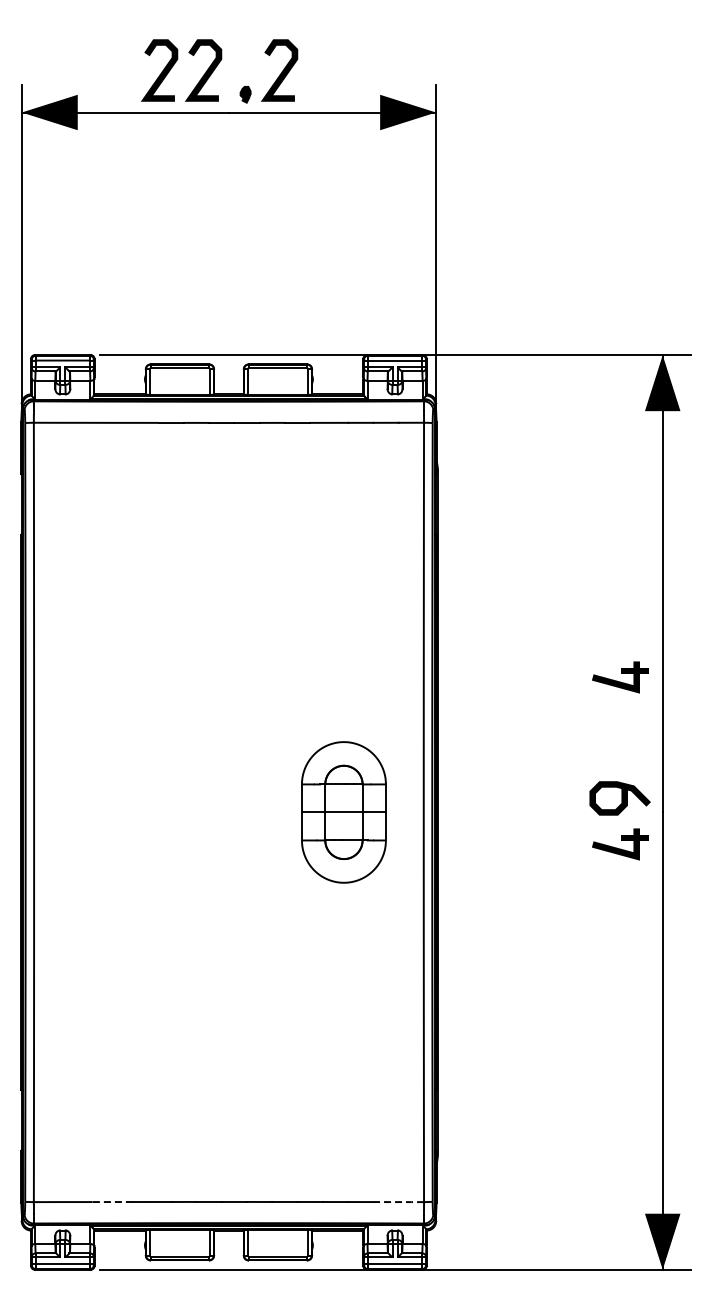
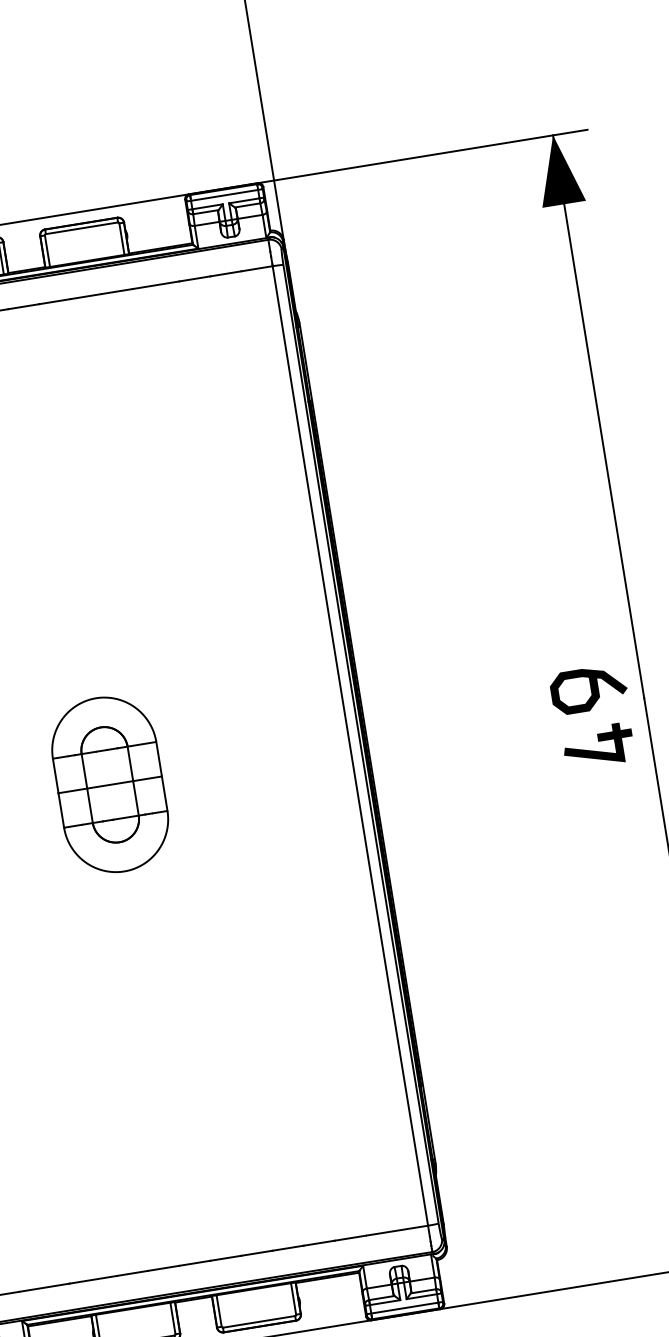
part: (620, 677) -> (565, 540), removed
part: (343, 812) -> (109, 785), moved
line: (112, 1202) -> (44, 1288), dashed -> solid
line: (399, 1202) -> (397, 1231), dashed -> solid

